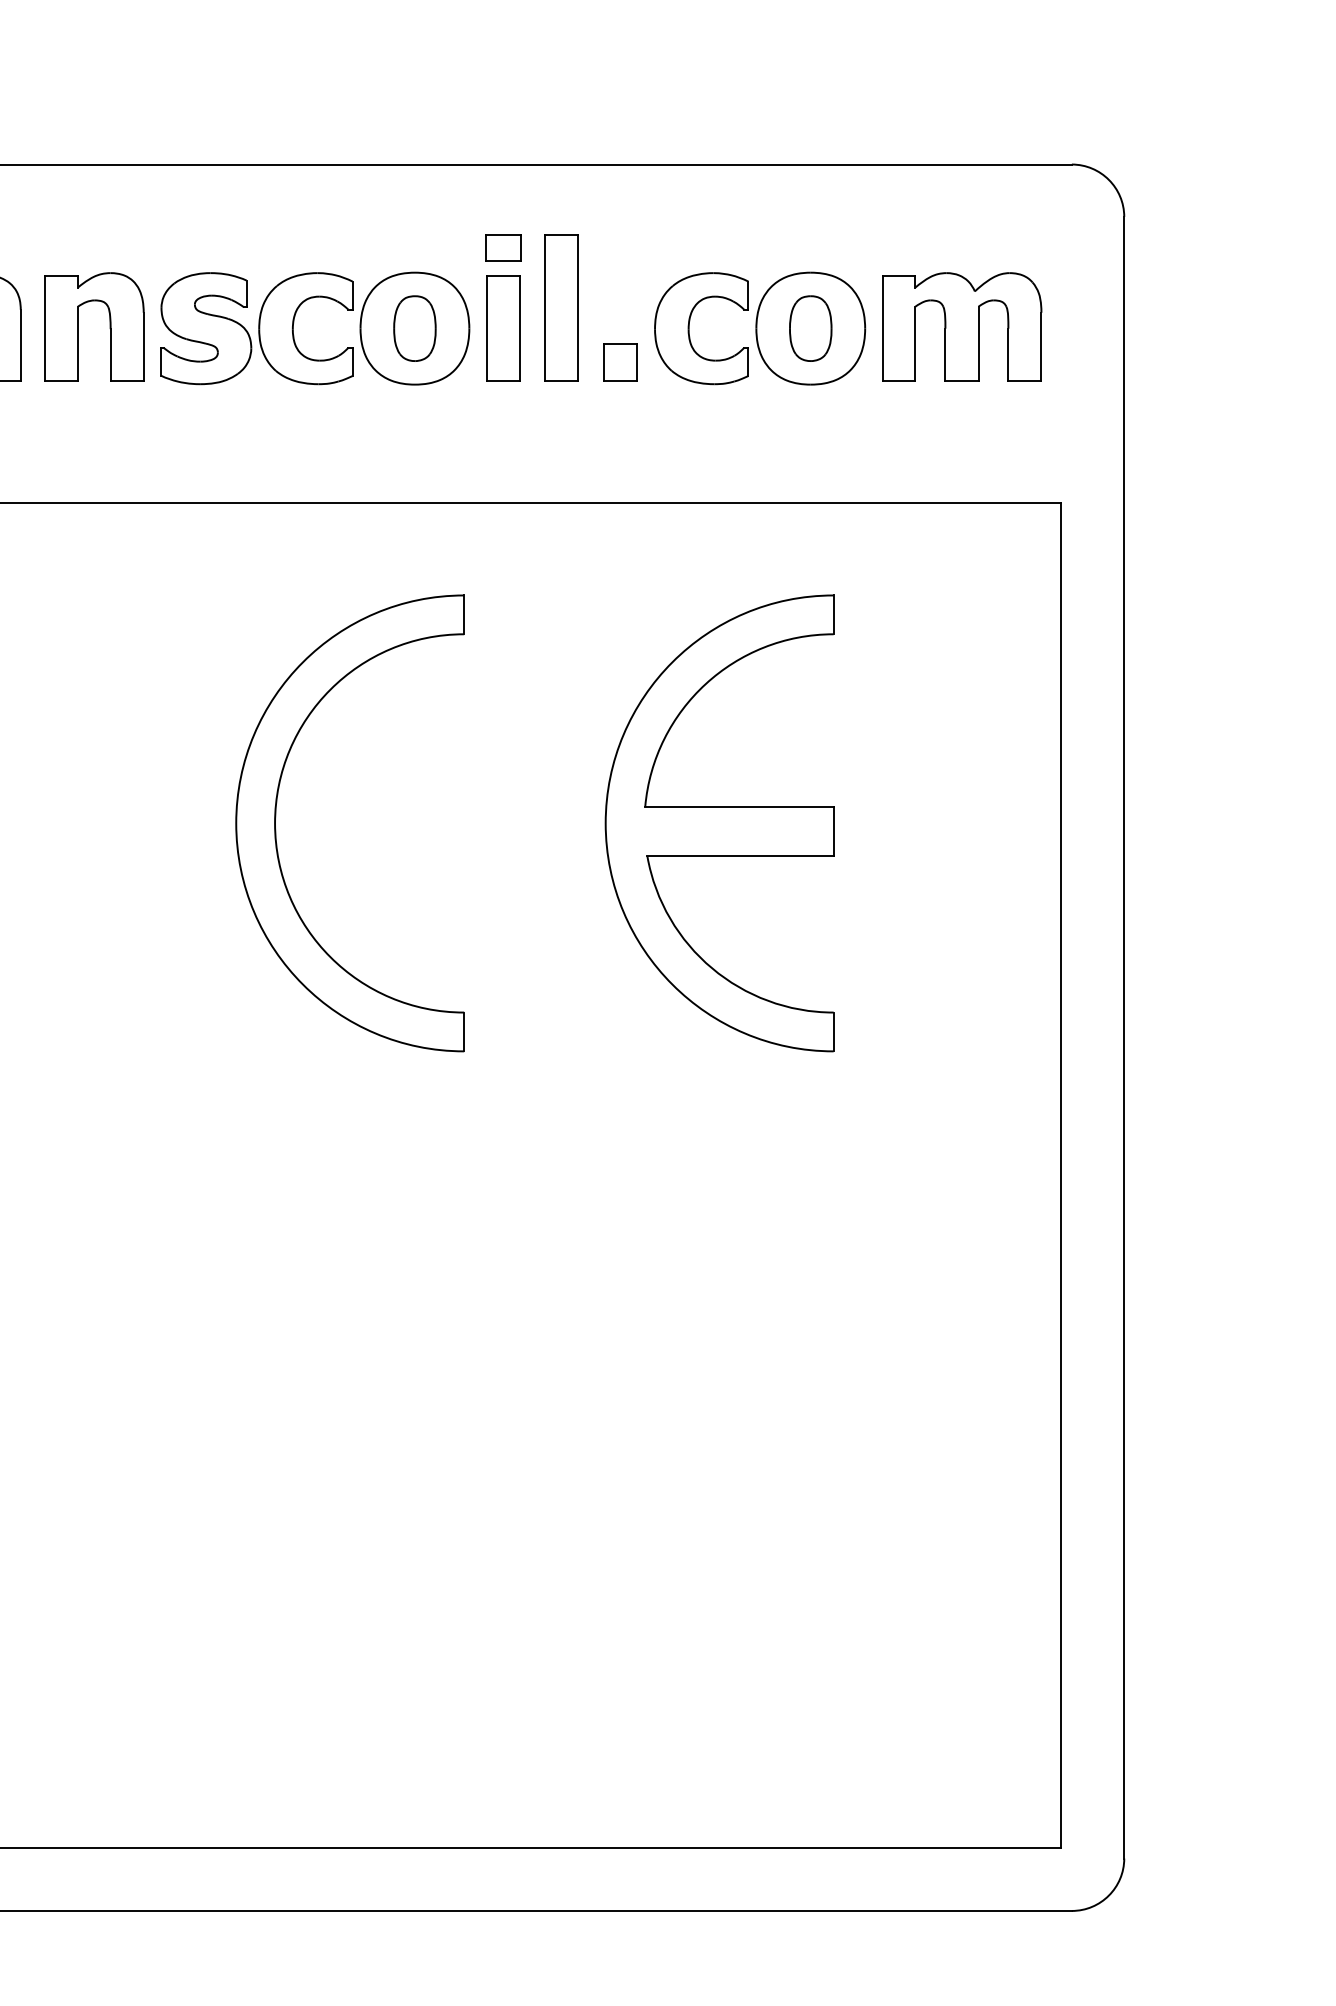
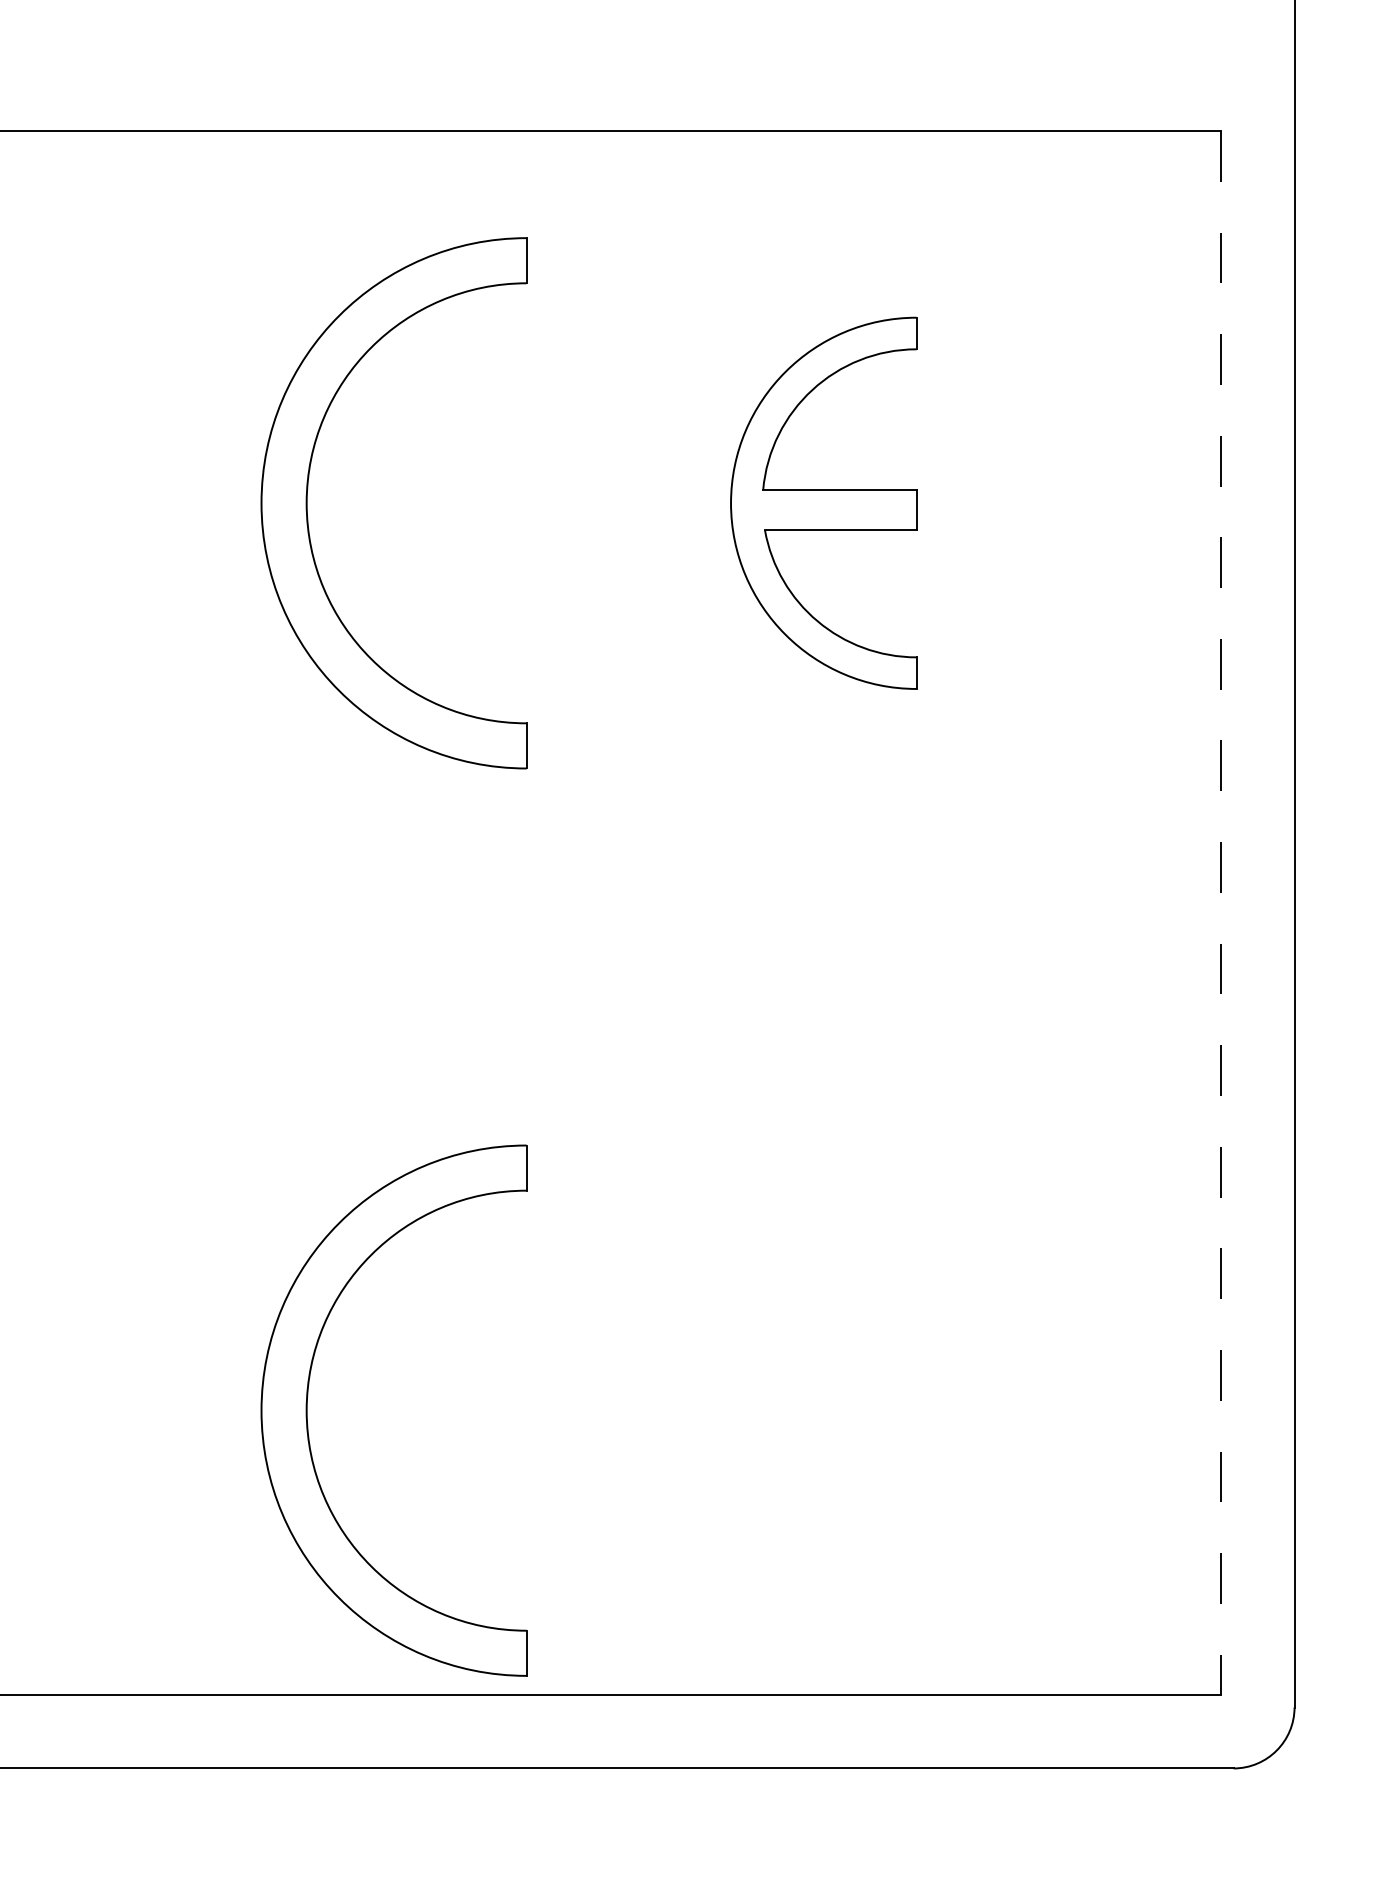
part: (719, 823) -> (823, 503), size x0.7
line: (1061, 1176) -> (1221, 914), solid -> dashed
part: (276, 1597) -> (308, 1403), added

